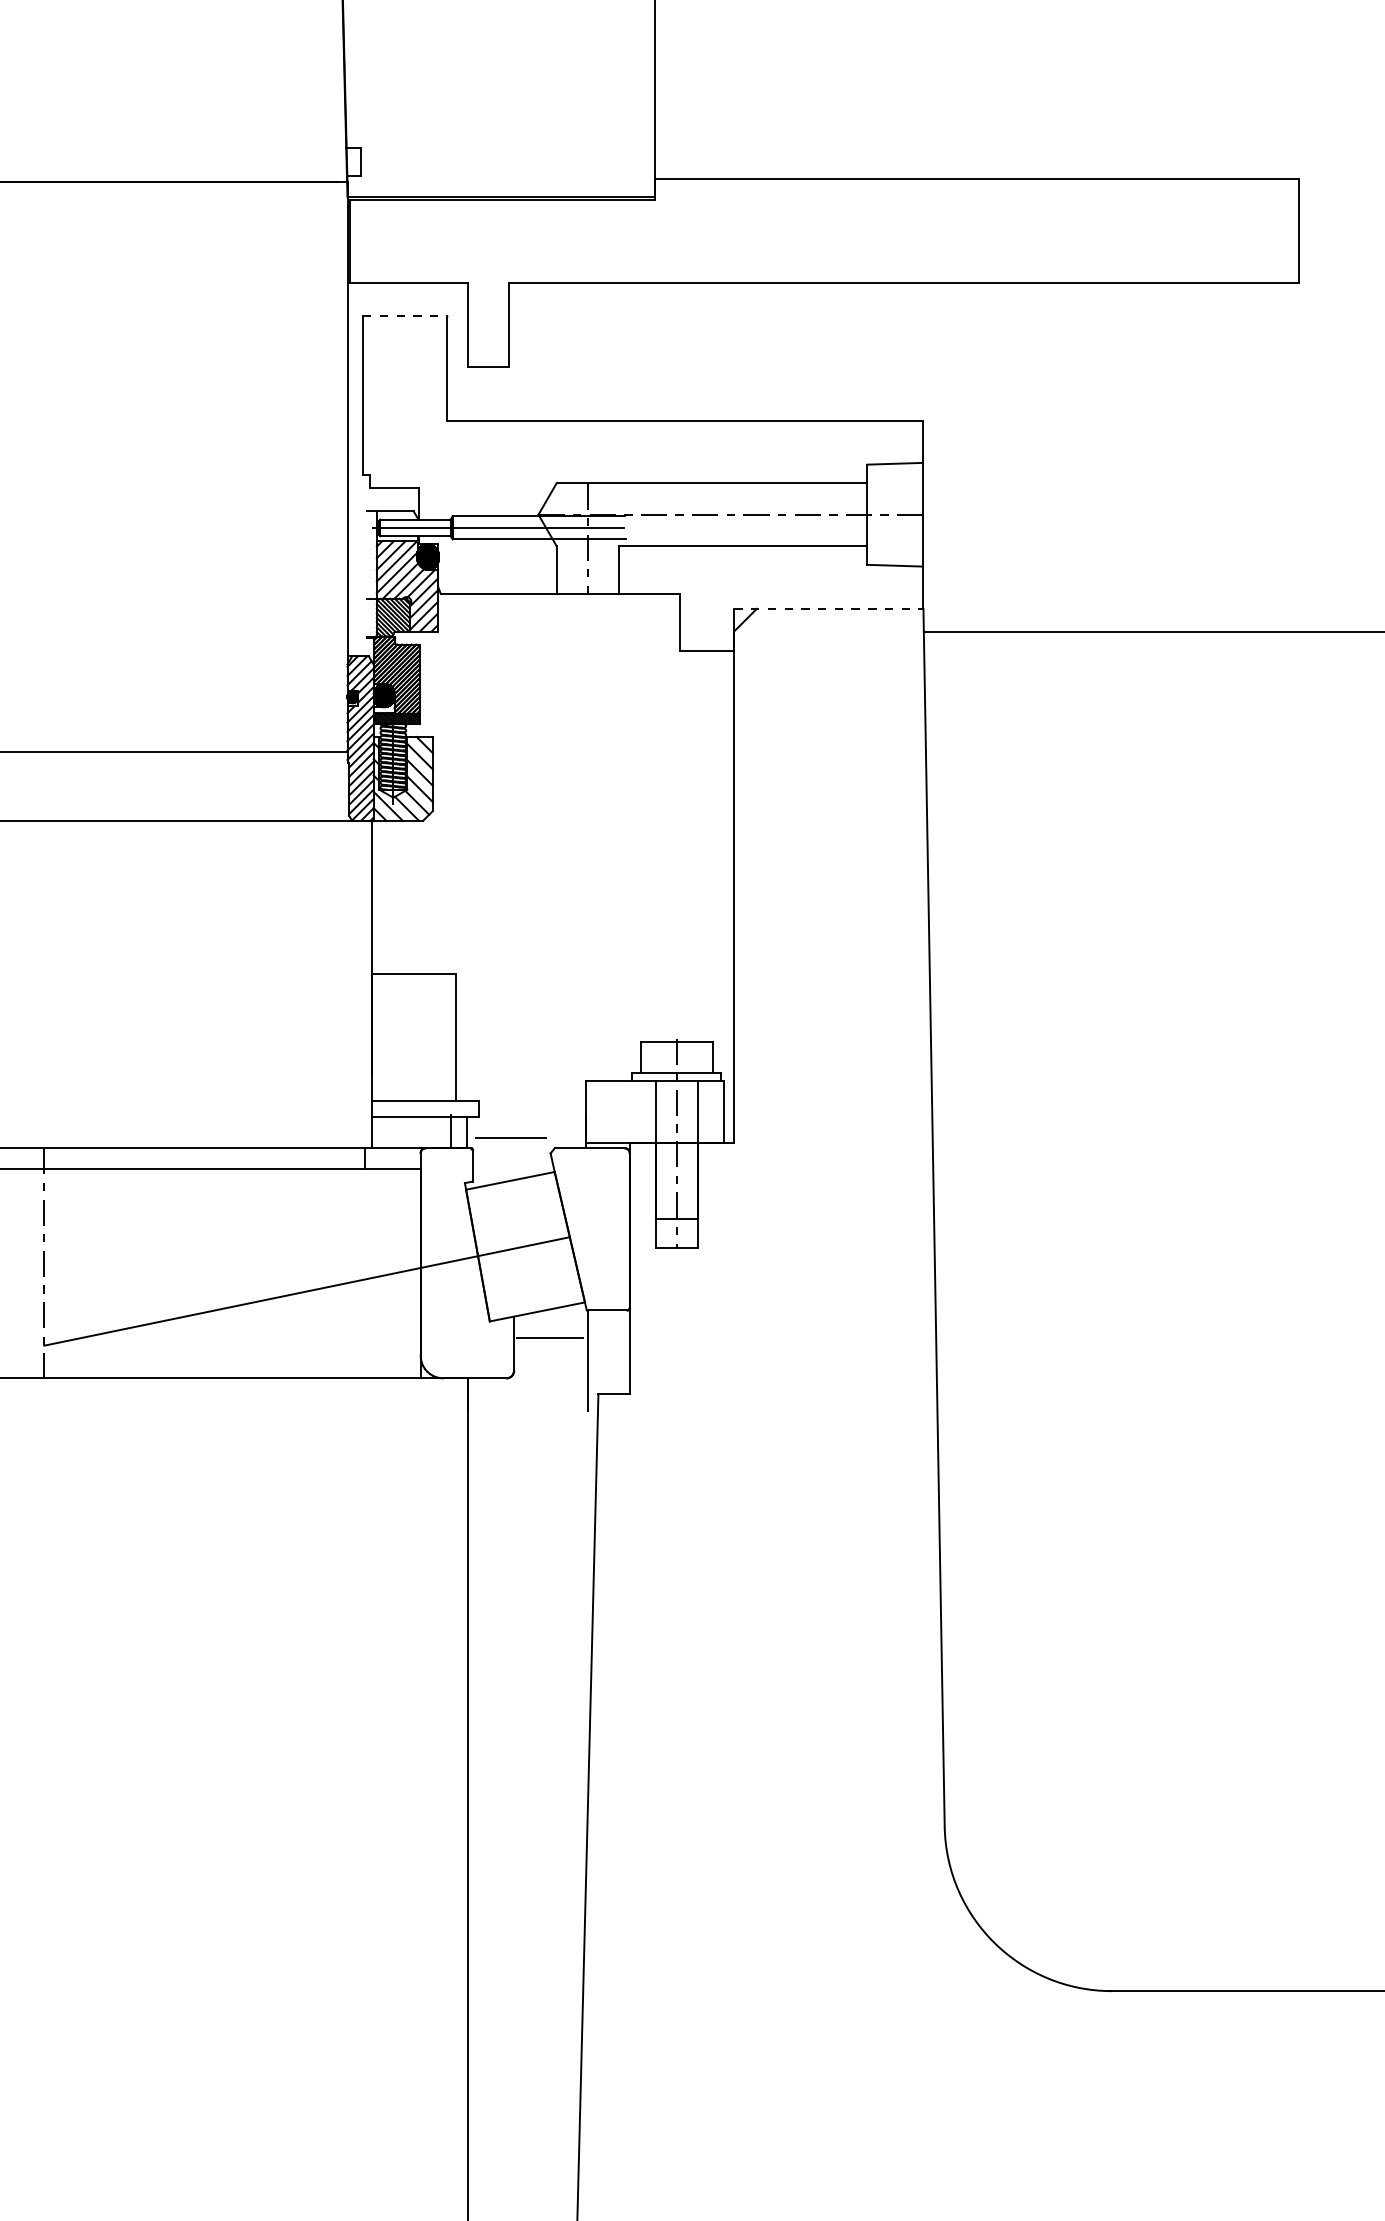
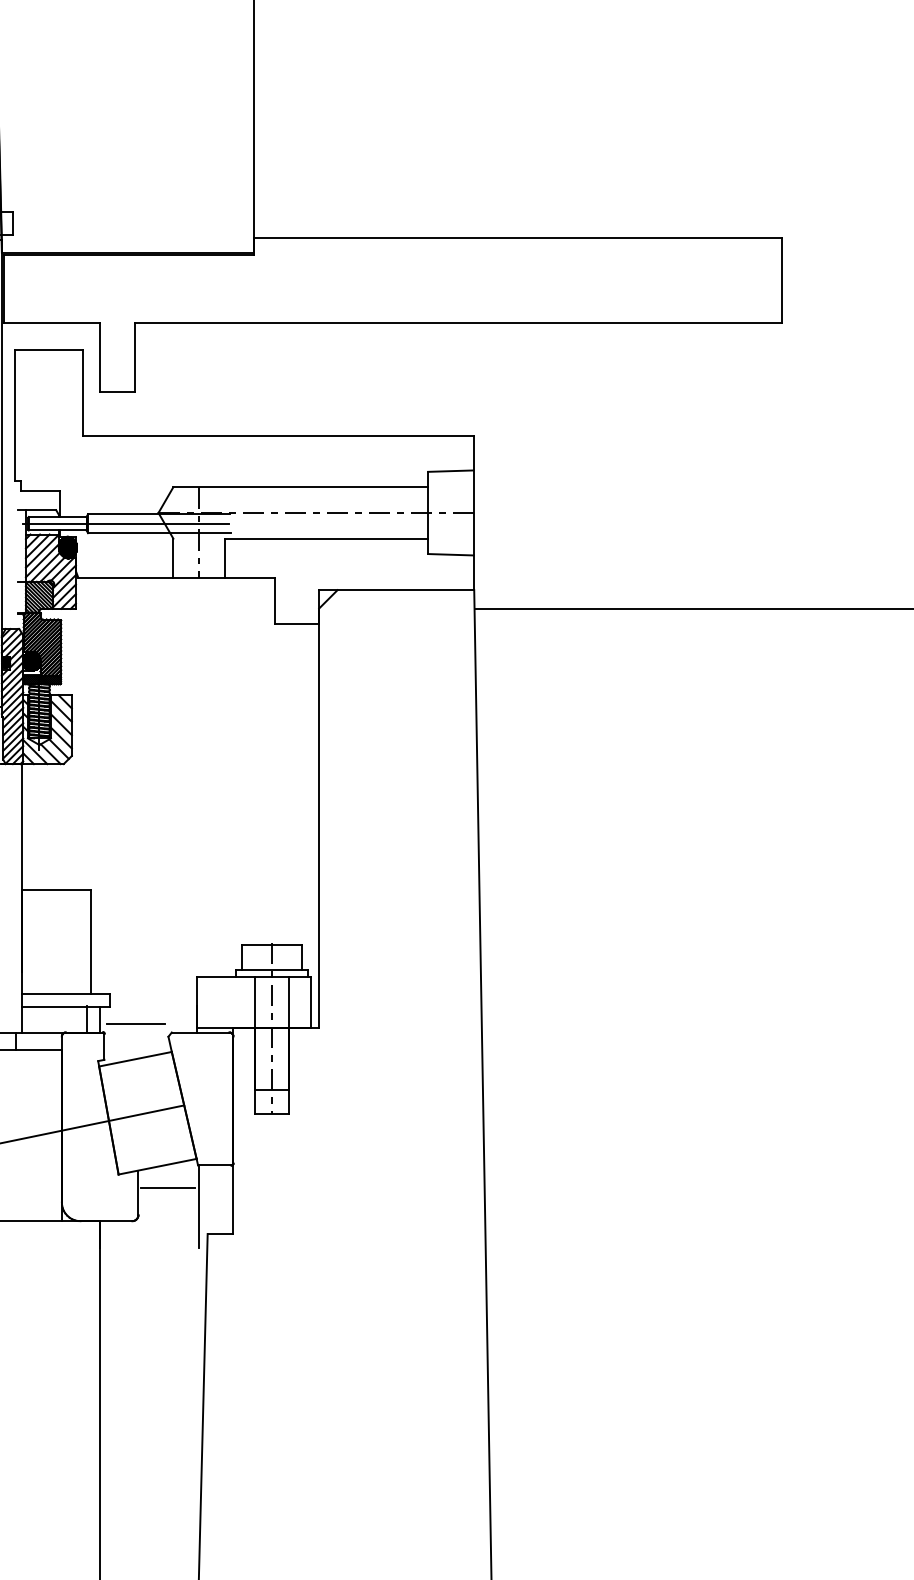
line: (404, 316) -> (48, 350), dashed -> solid
line: (828, 608) -> (396, 589), dashed -> solid

